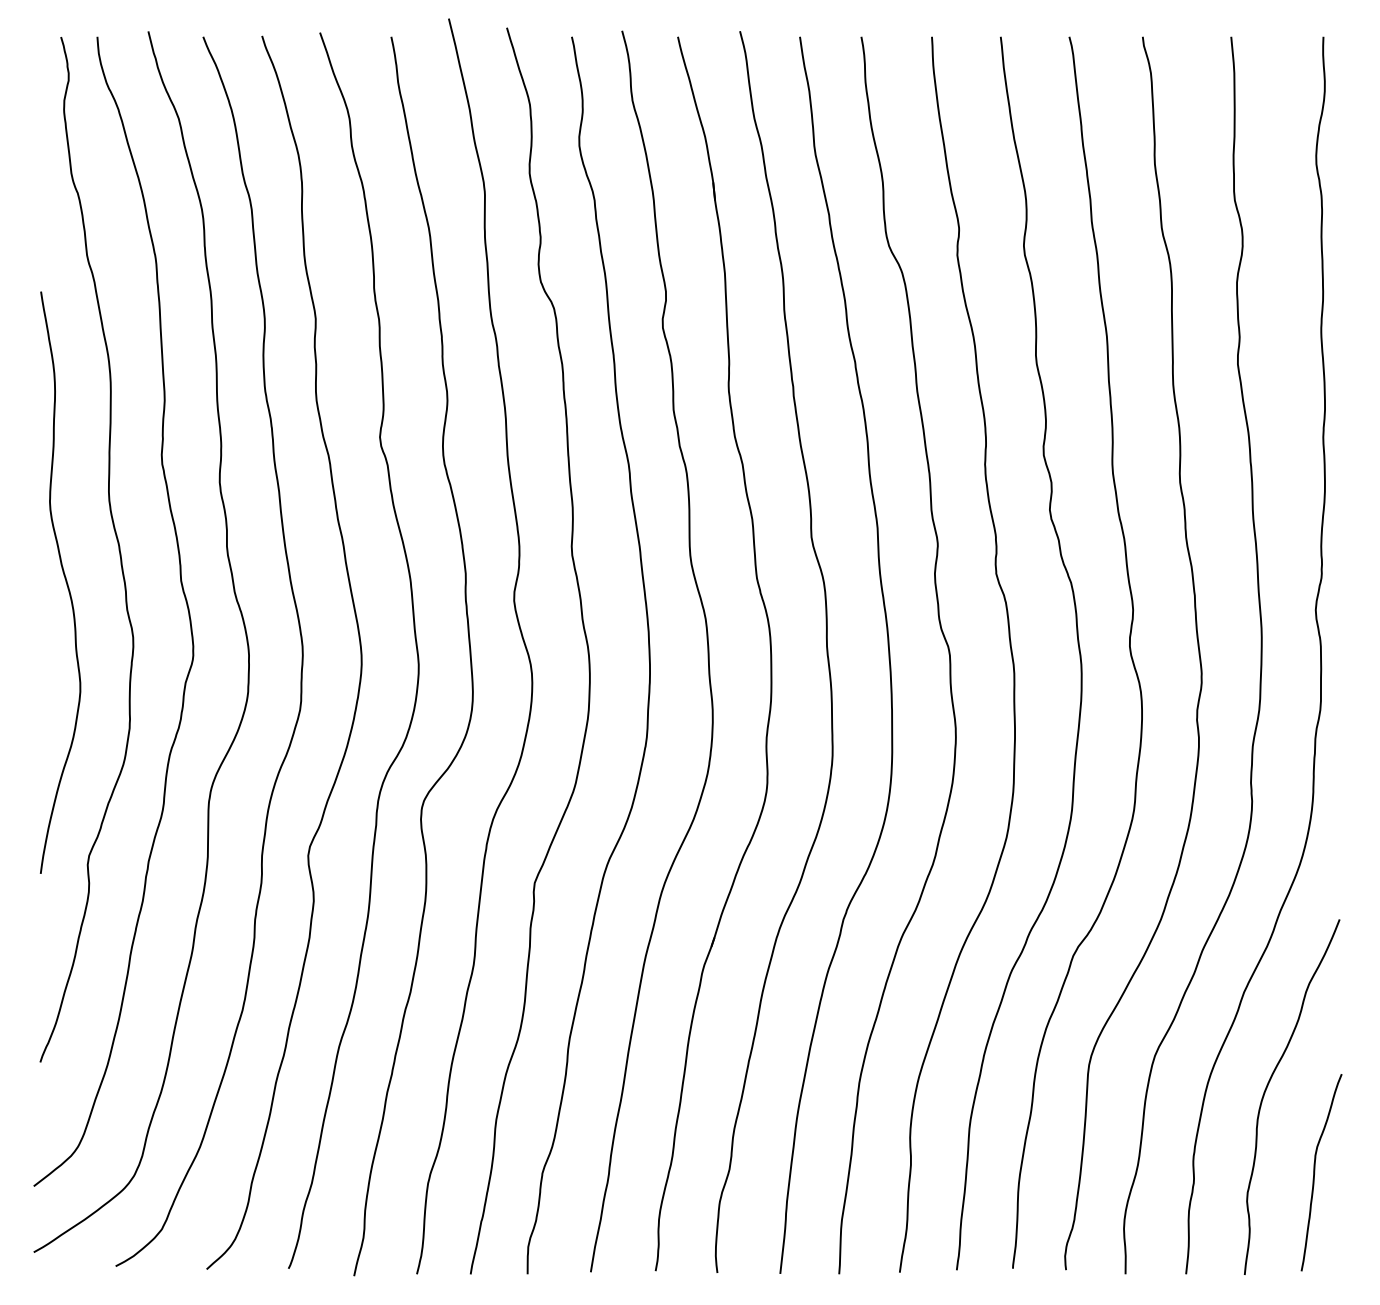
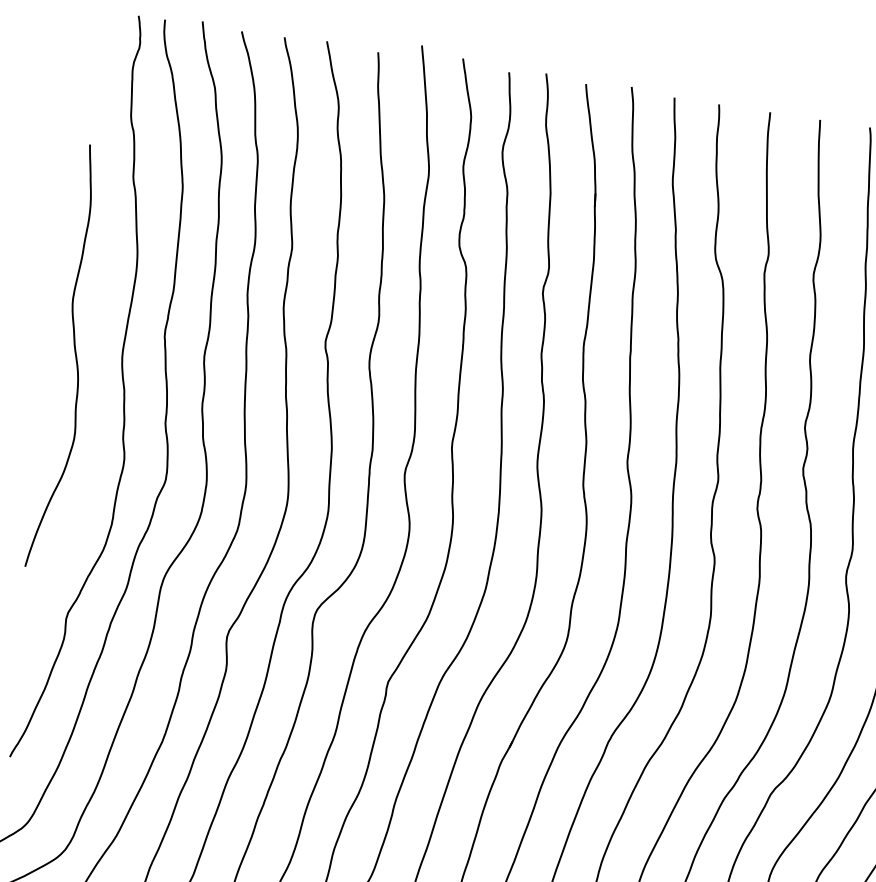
curve: (65, 582) -> (75, 358), moved

